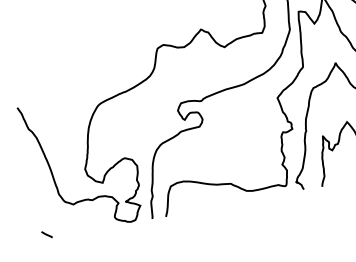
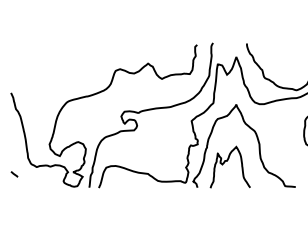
curve: (46, 234) -> (14, 174), moved

